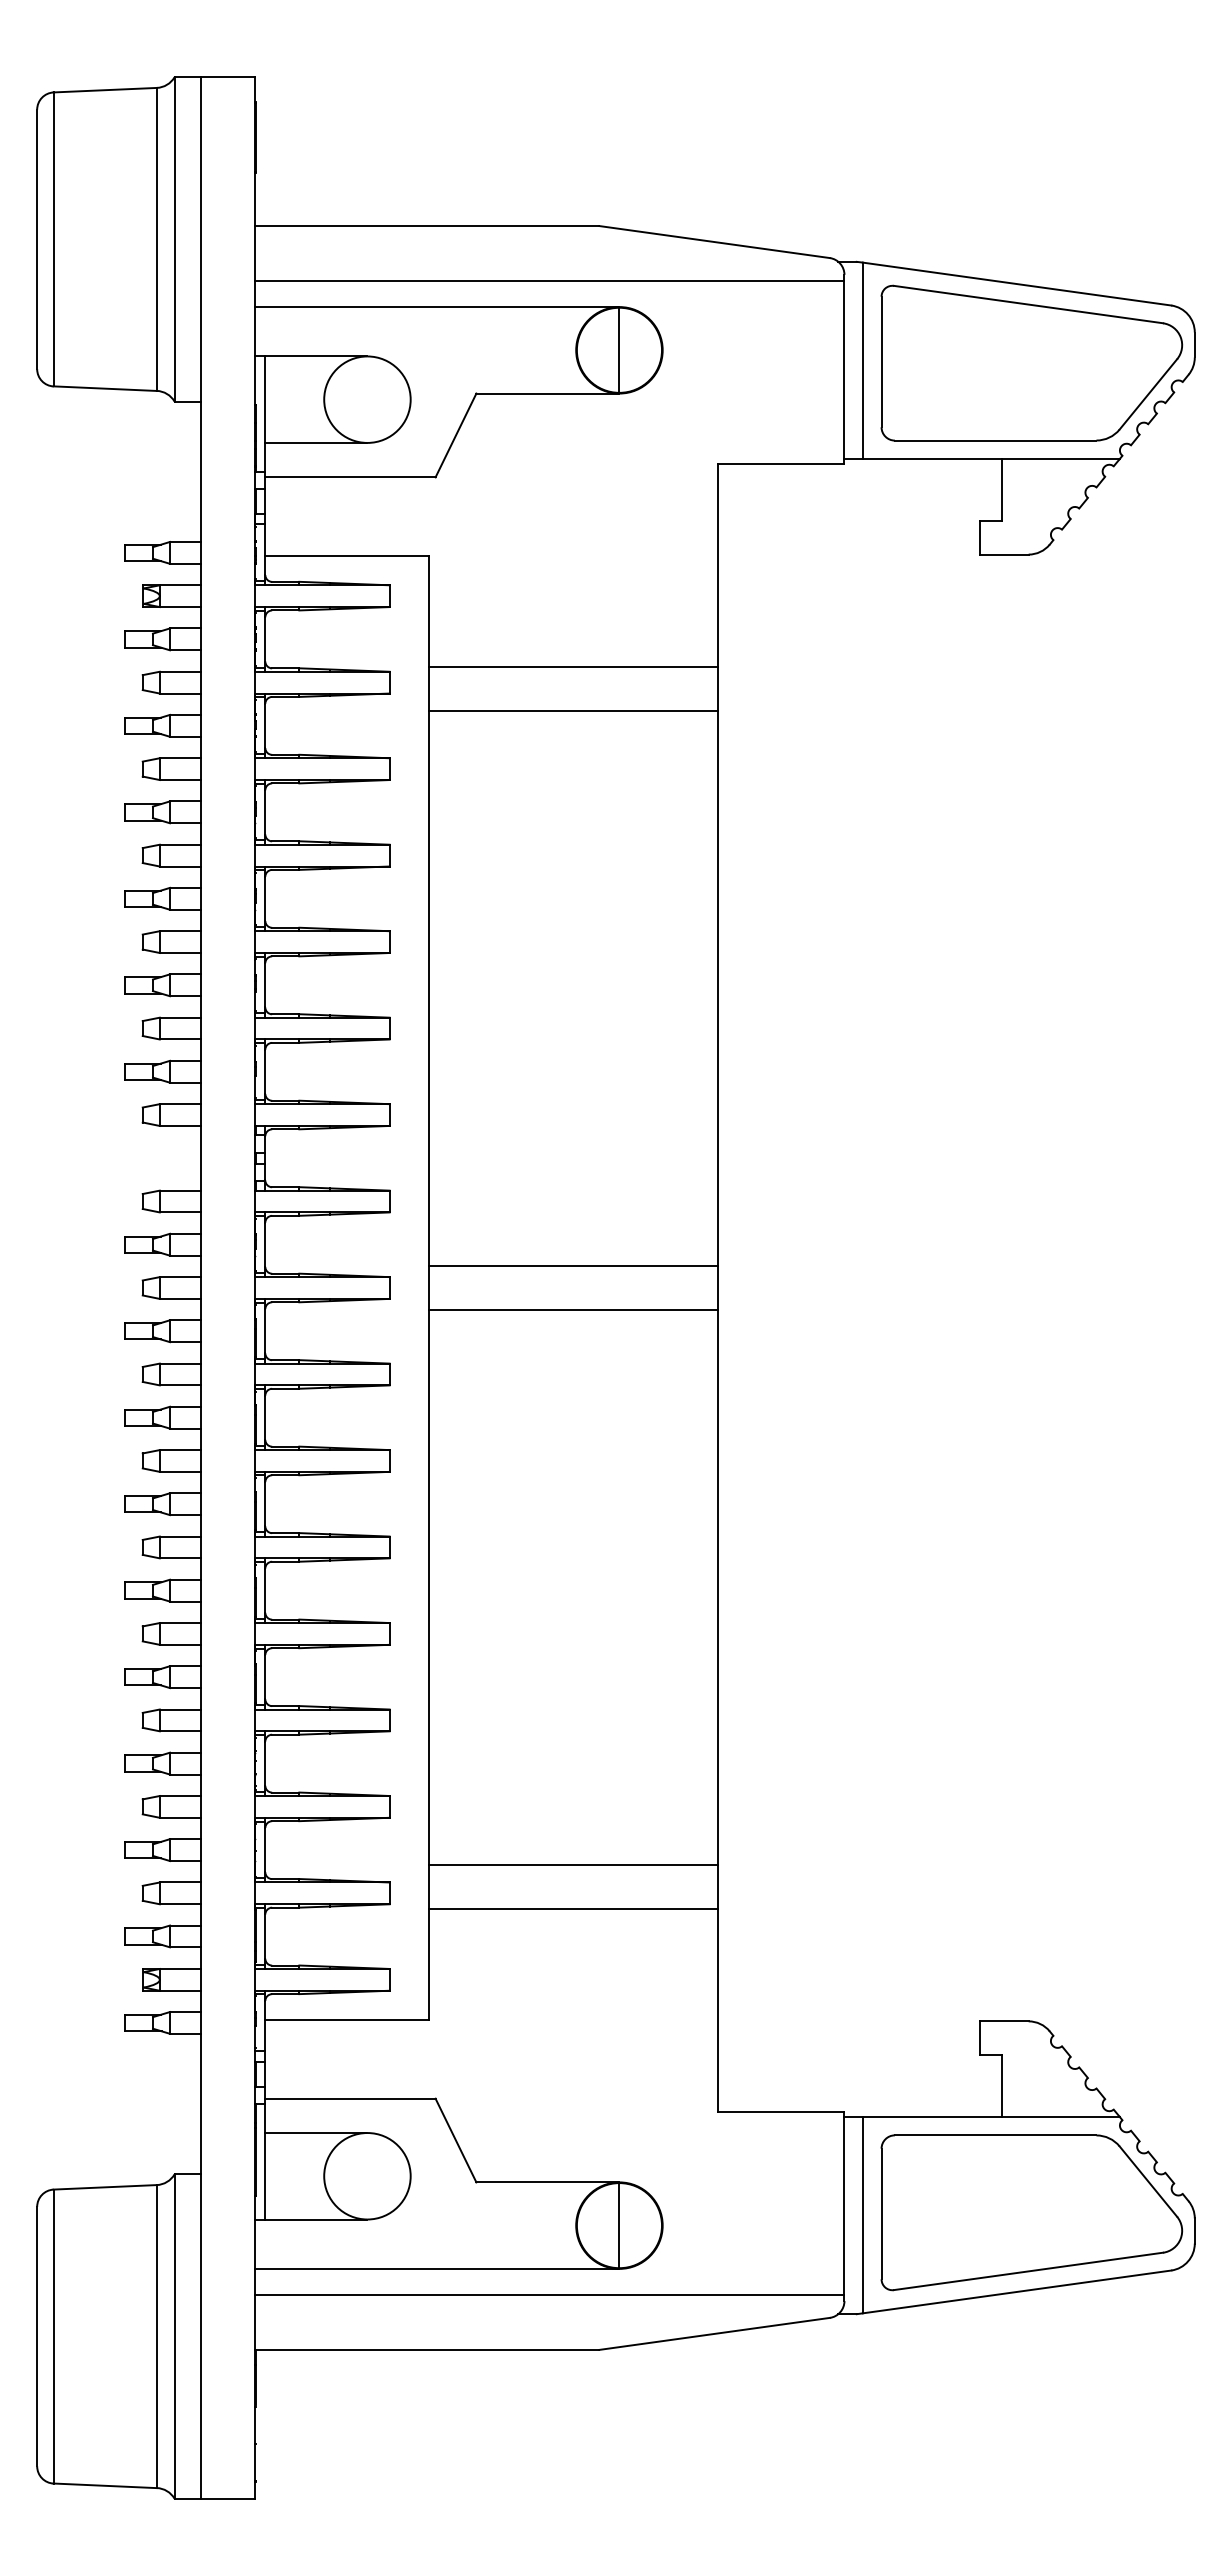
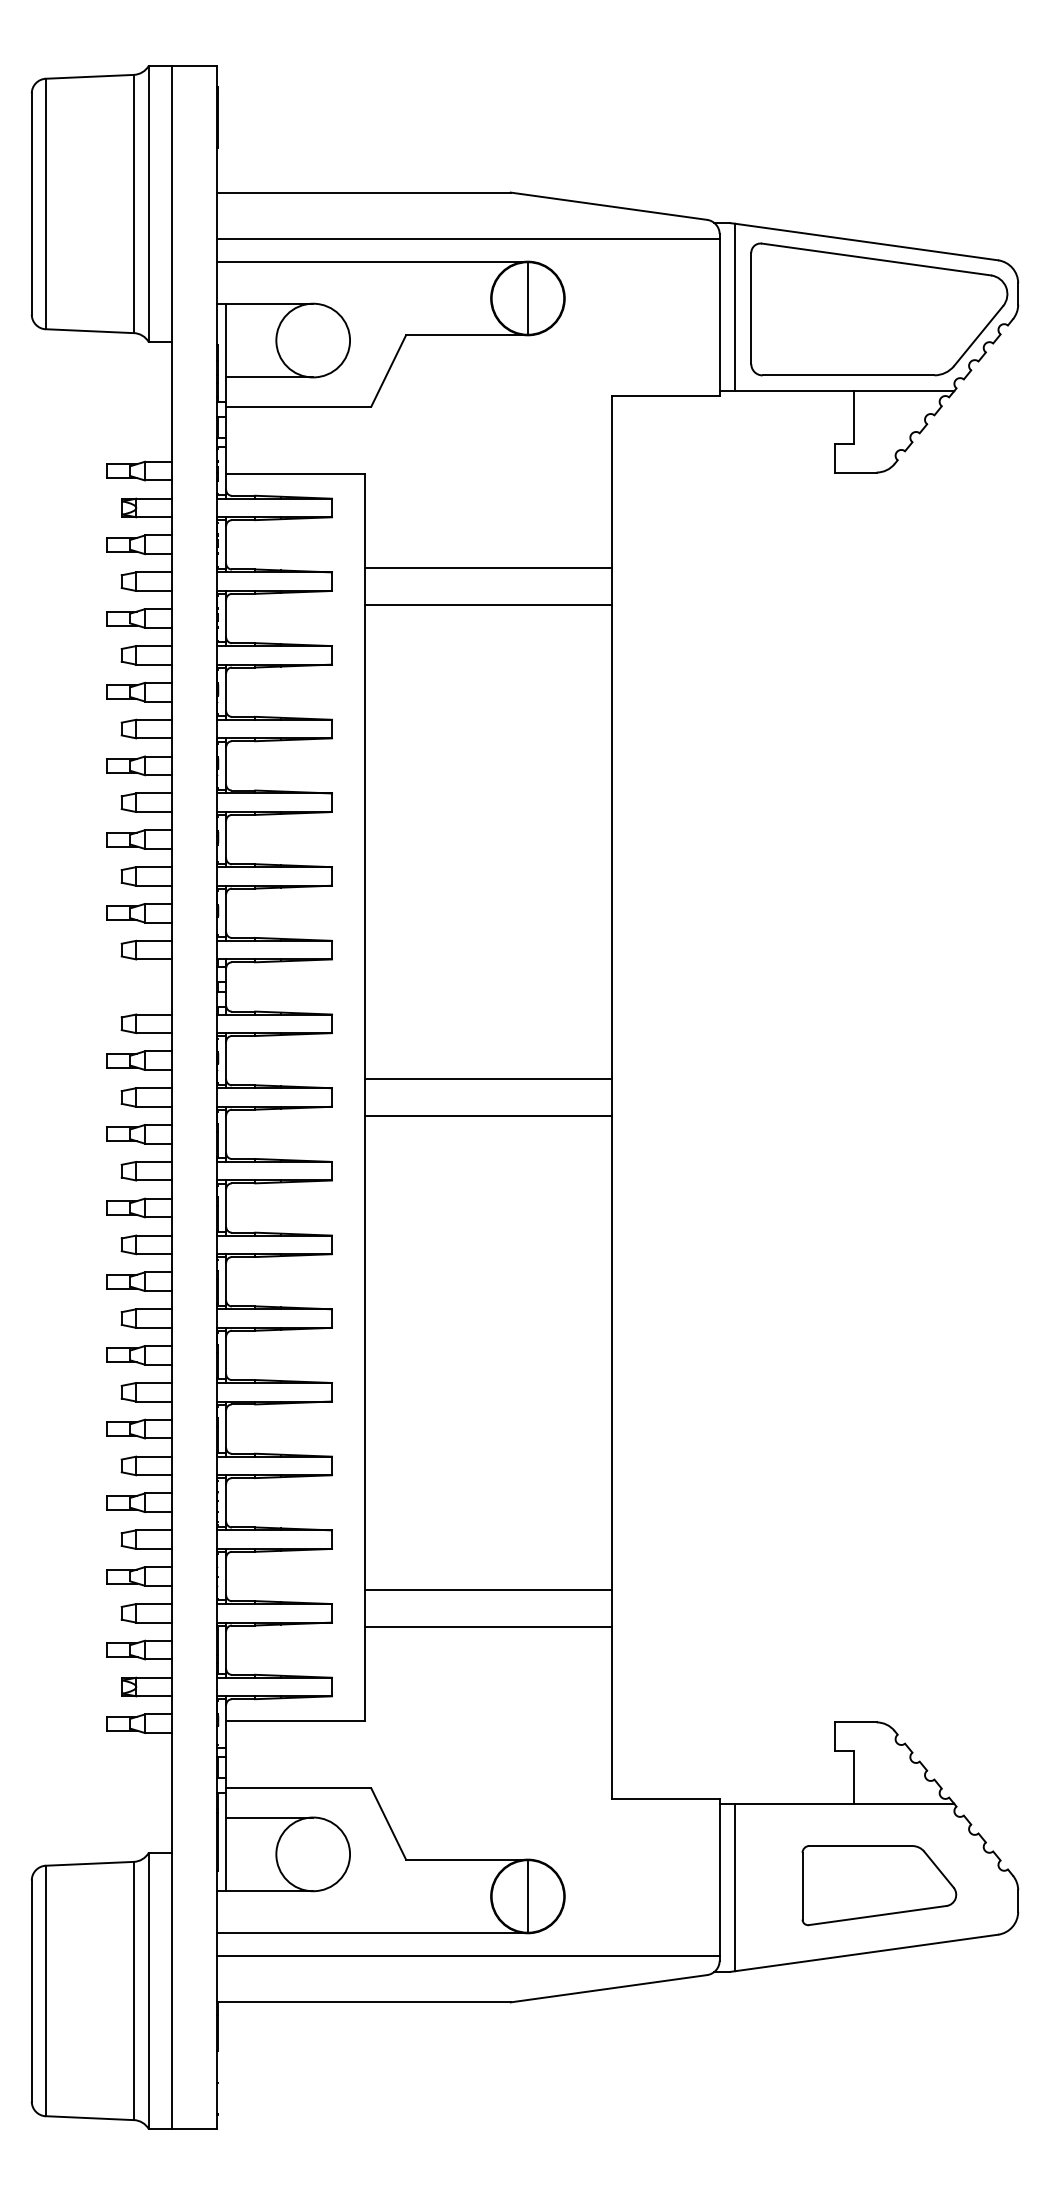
part: (1031, 2212) -> (879, 1885), size x0.6

